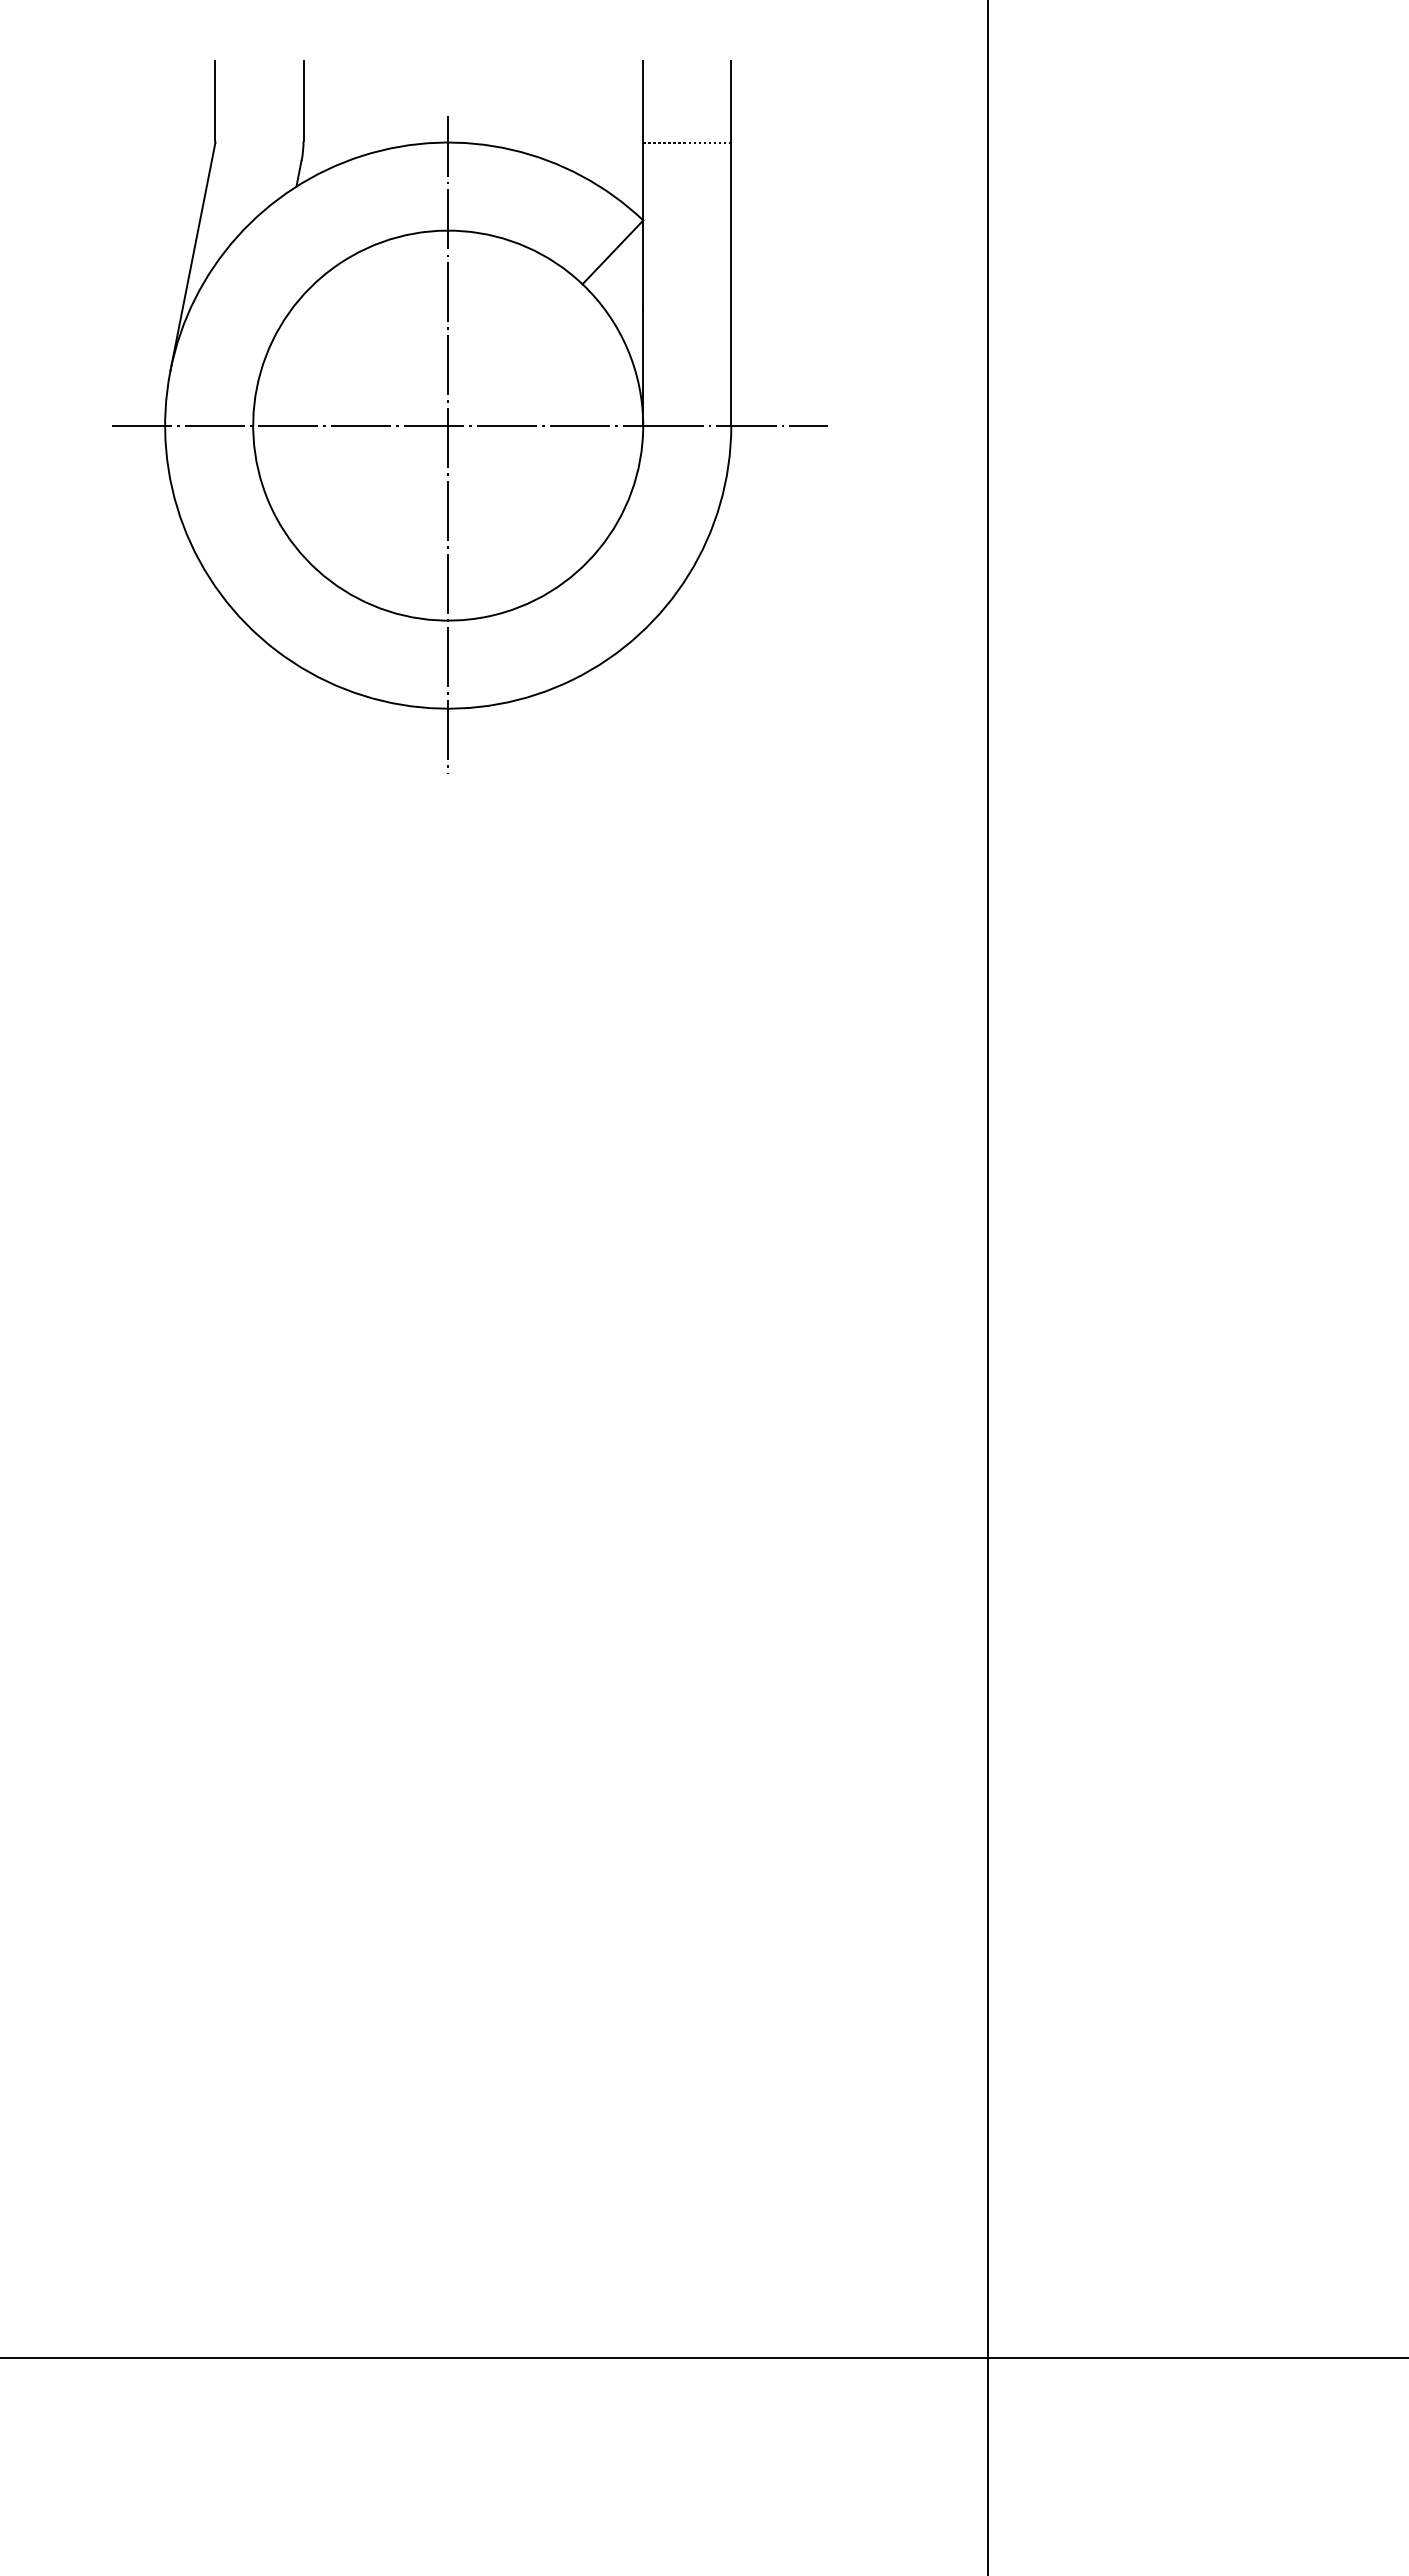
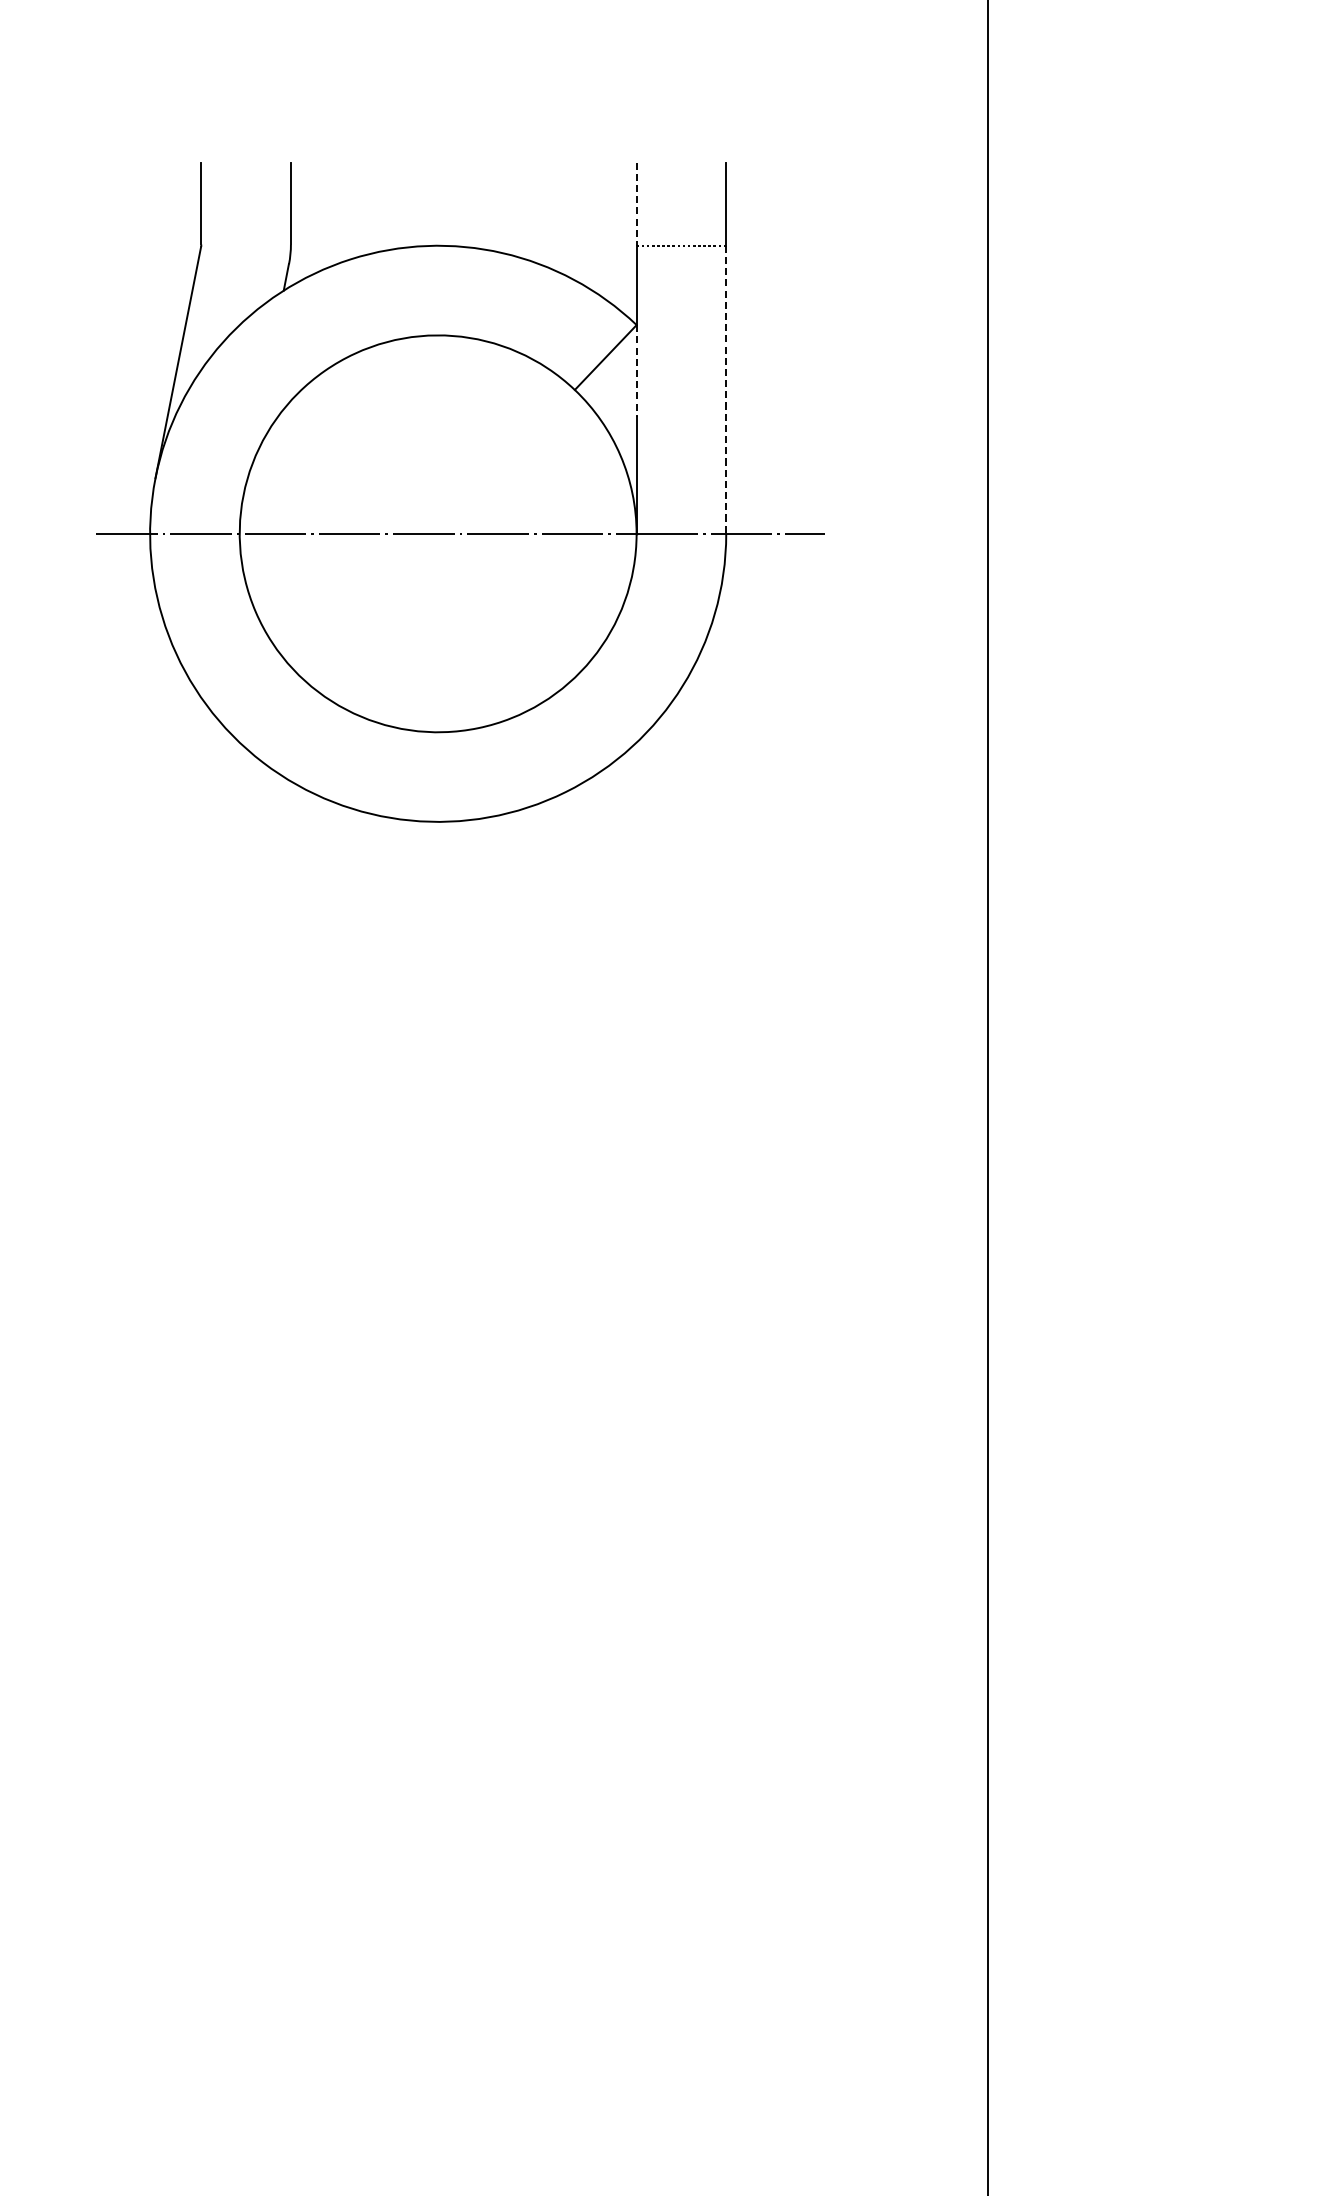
line: (643, 101) -> (636, 203), solid -> dashed
line: (643, 265) -> (636, 370), solid -> dashed
line: (731, 284) -> (726, 390), solid -> dashed
line: (448, 444) -> (438, 553), removed

